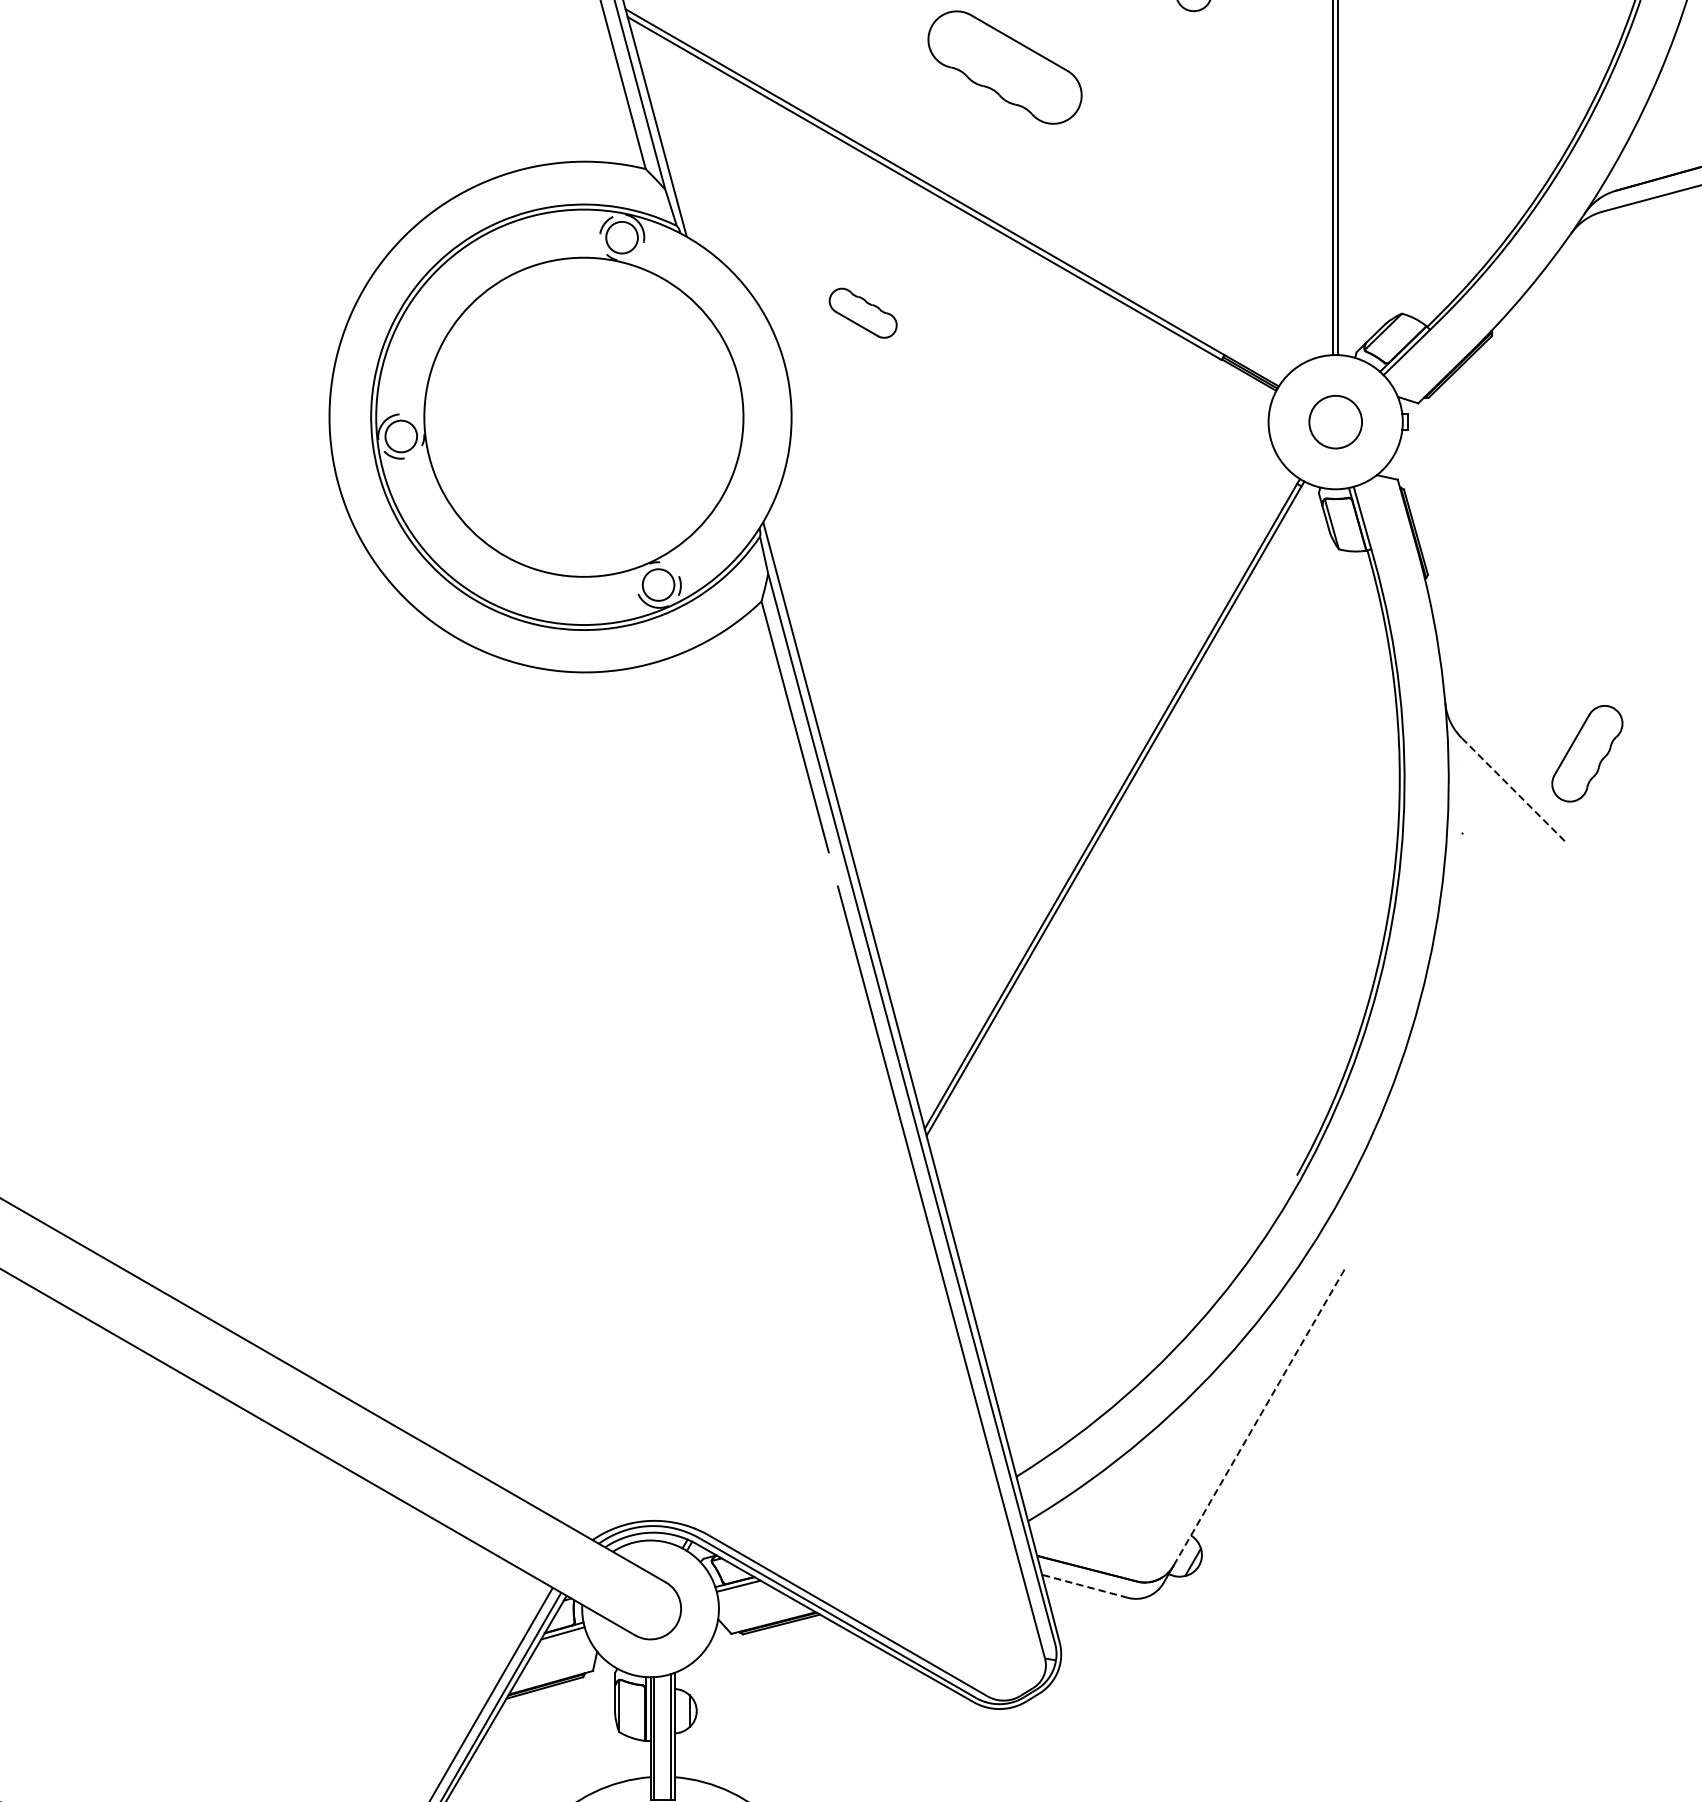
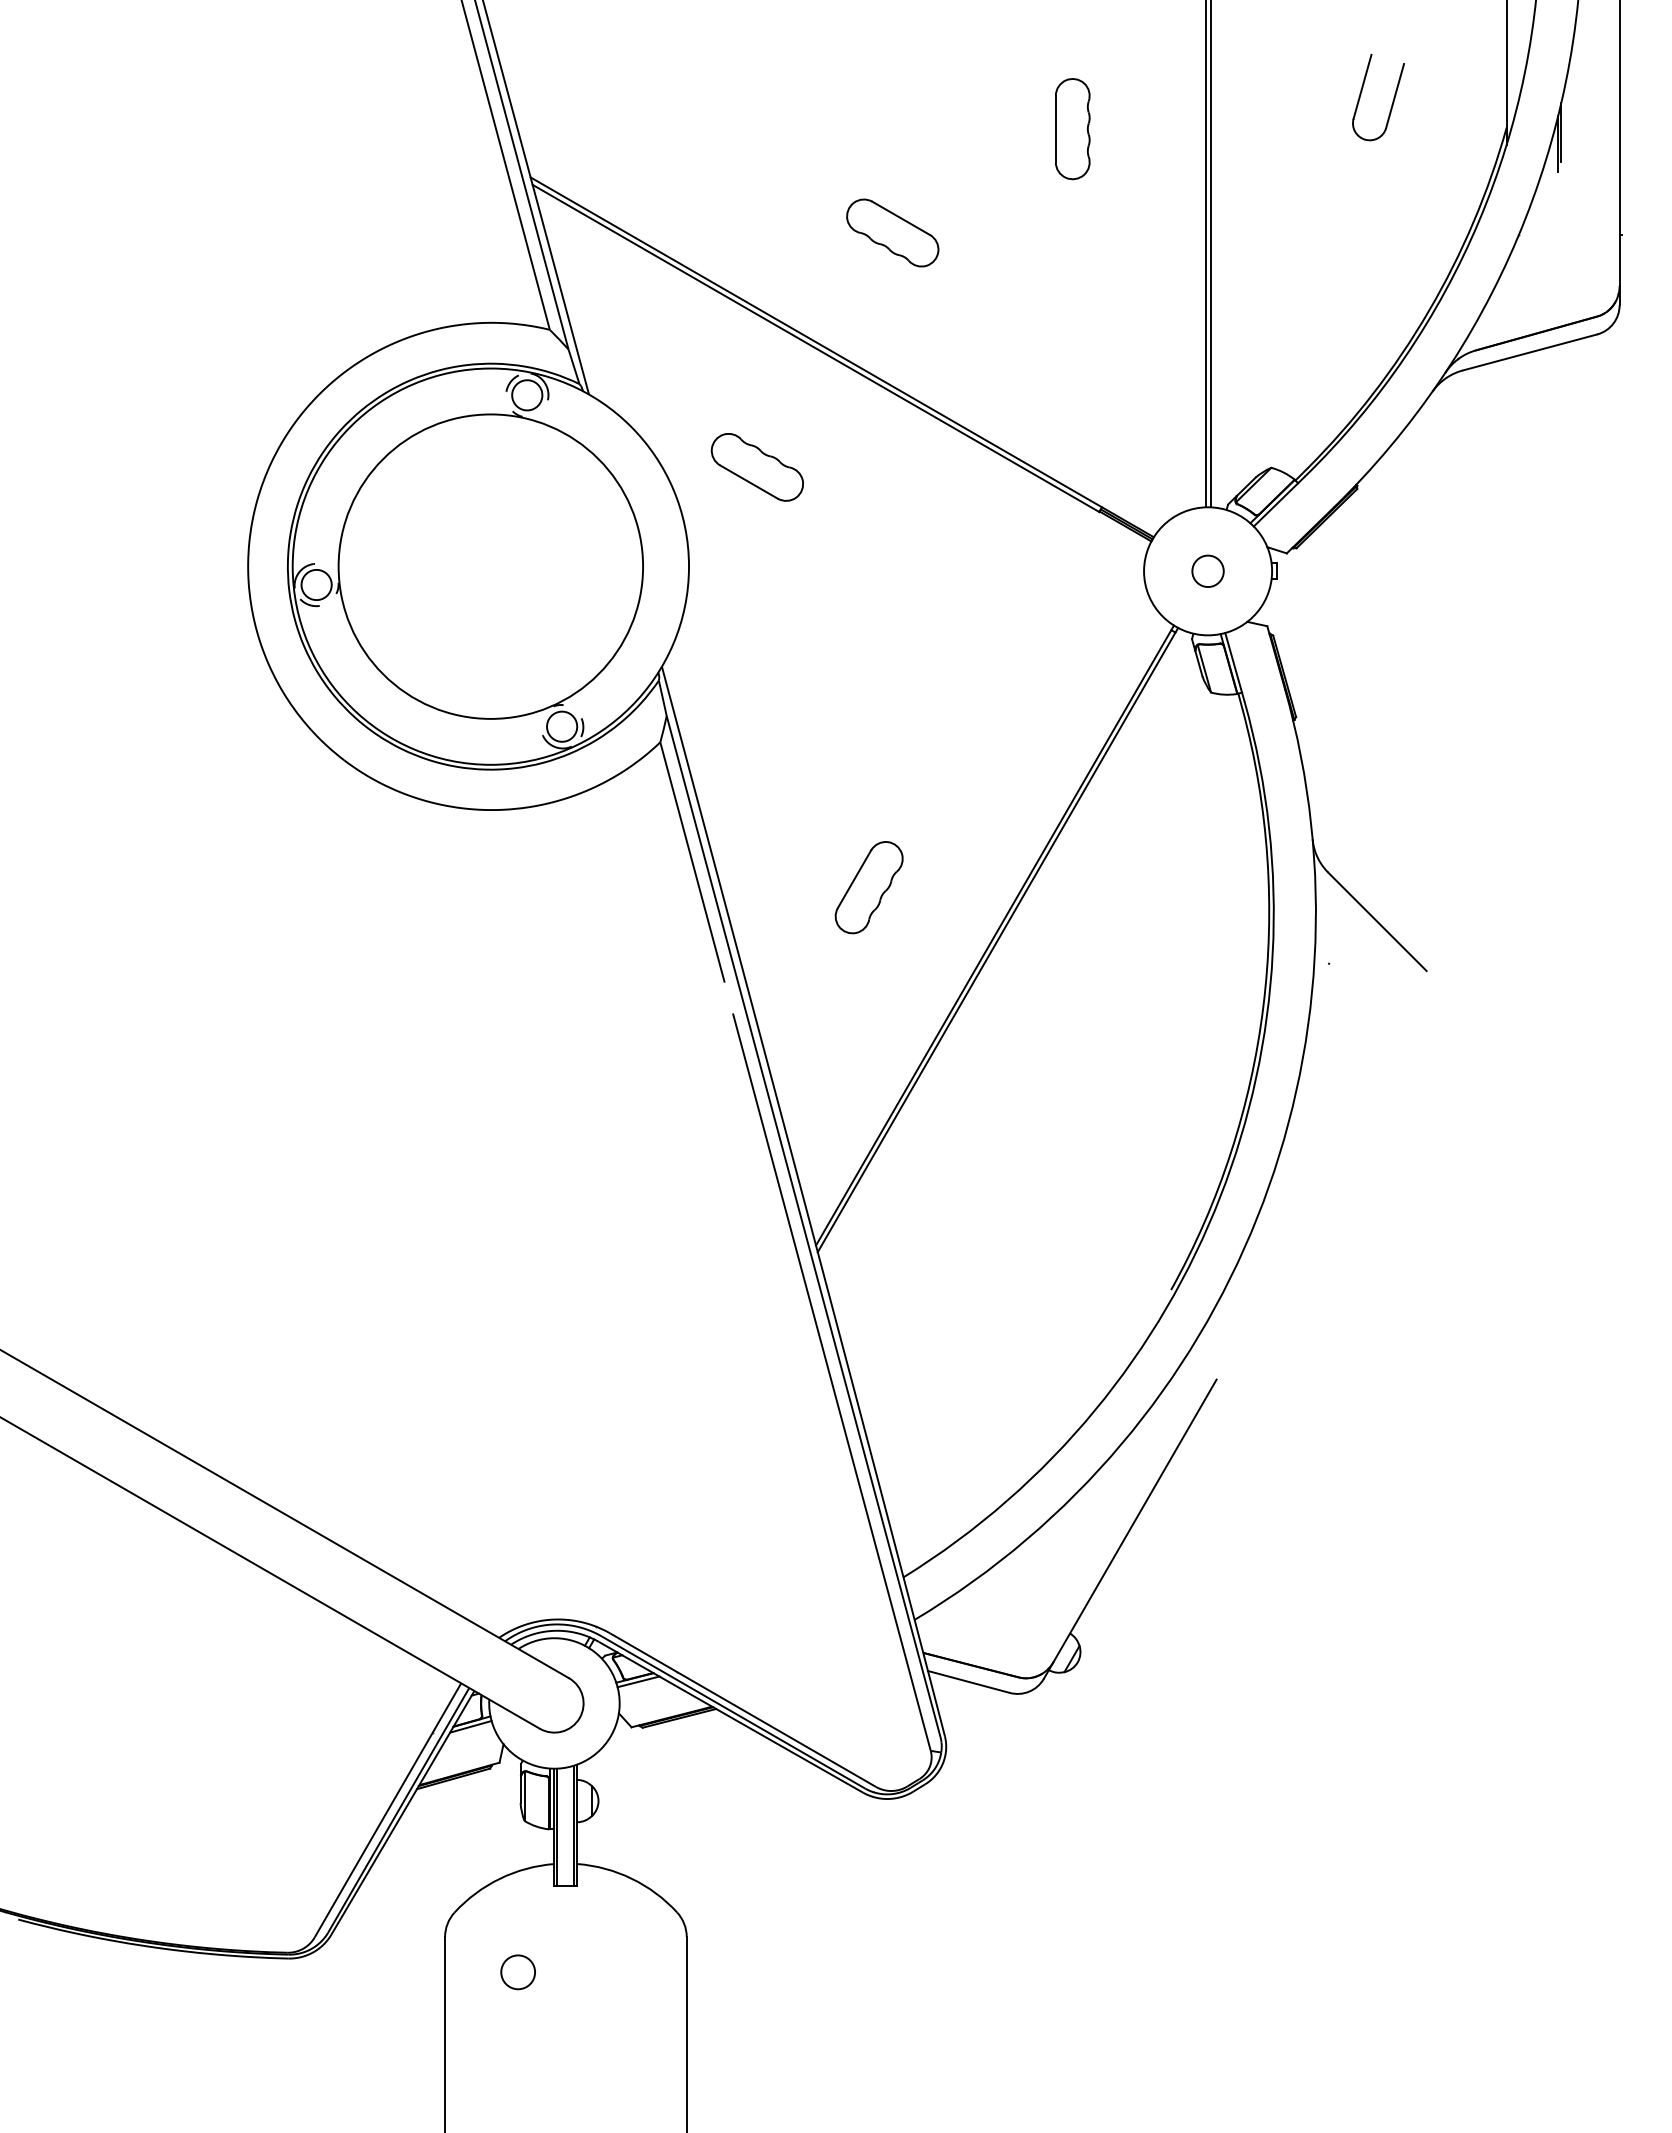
part: (1004, 67) -> (892, 232), size x0.62
part: (862, 313) -> (756, 467), size x1.43
circle: (1335, 422) -> (1207, 571), size x0.62
part: (1586, 753) -> (868, 887), moved
line: (1513, 789) -> (1377, 921), dashed -> solid
line: (1259, 1417) -> (1135, 1520), dashed -> solid
line: (1084, 1585) -> (968, 1681), dashed -> solid

